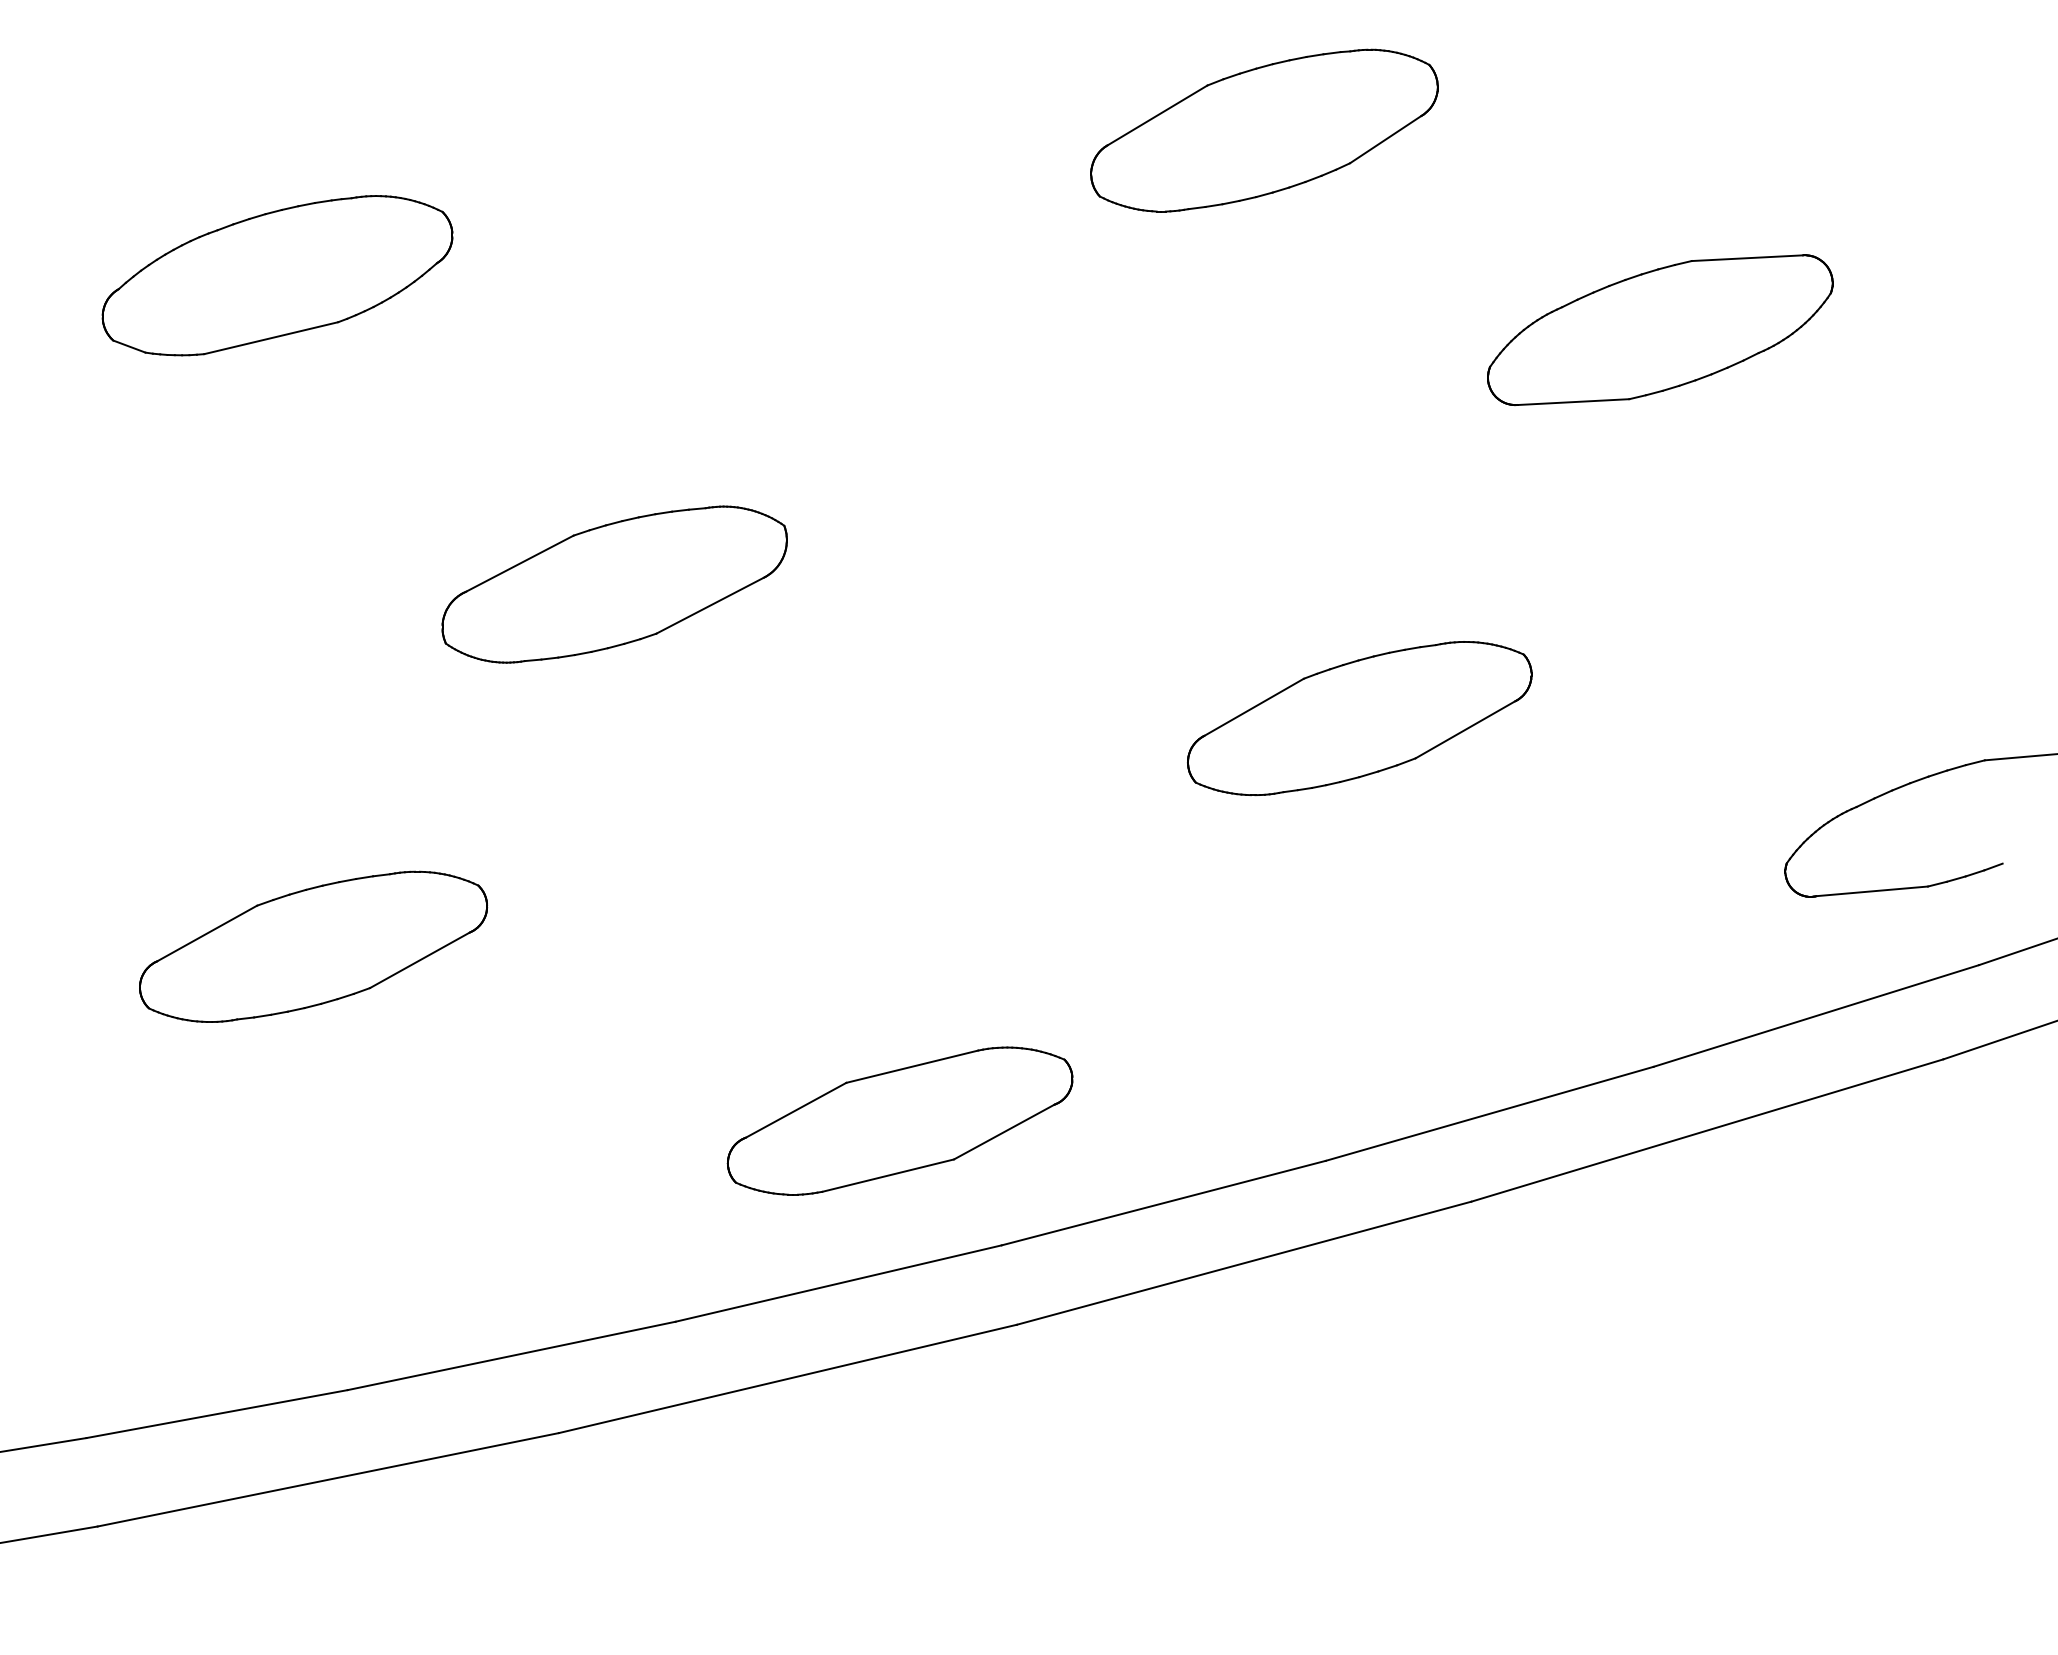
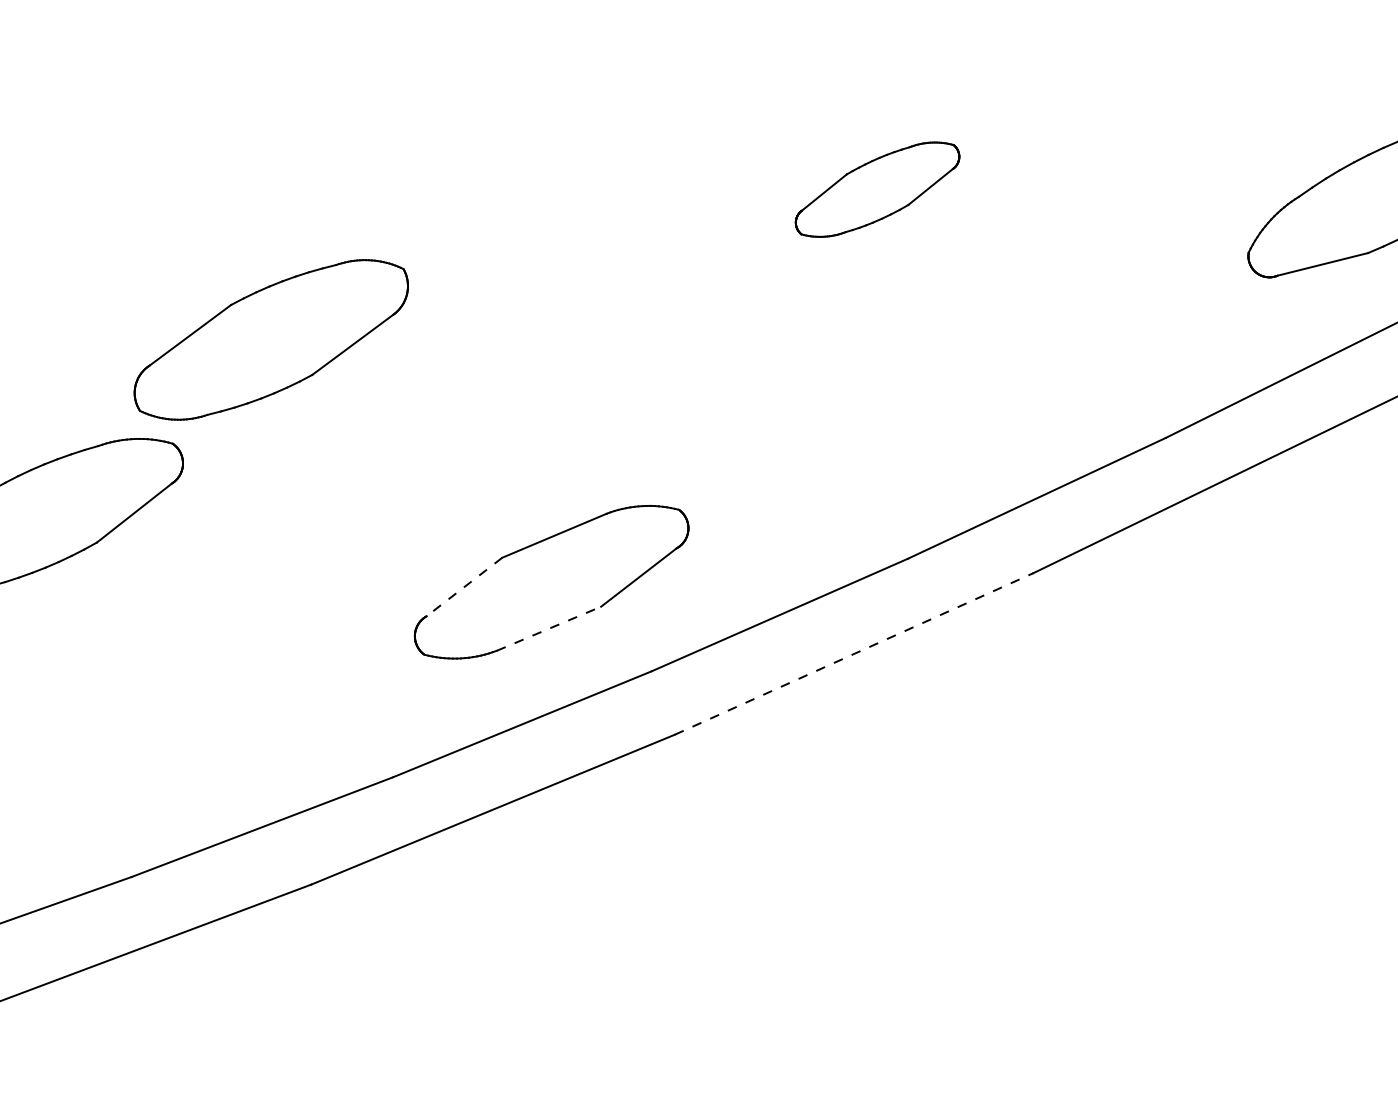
part: (614, 584) -> (271, 339), moved
part: (1359, 718) -> (877, 189), size x0.6
line: (795, 1110) -> (463, 587), solid -> dashed
line: (888, 1175) -> (549, 628), solid -> dashed
line: (1244, 1263) -> (854, 654), solid -> dashed

